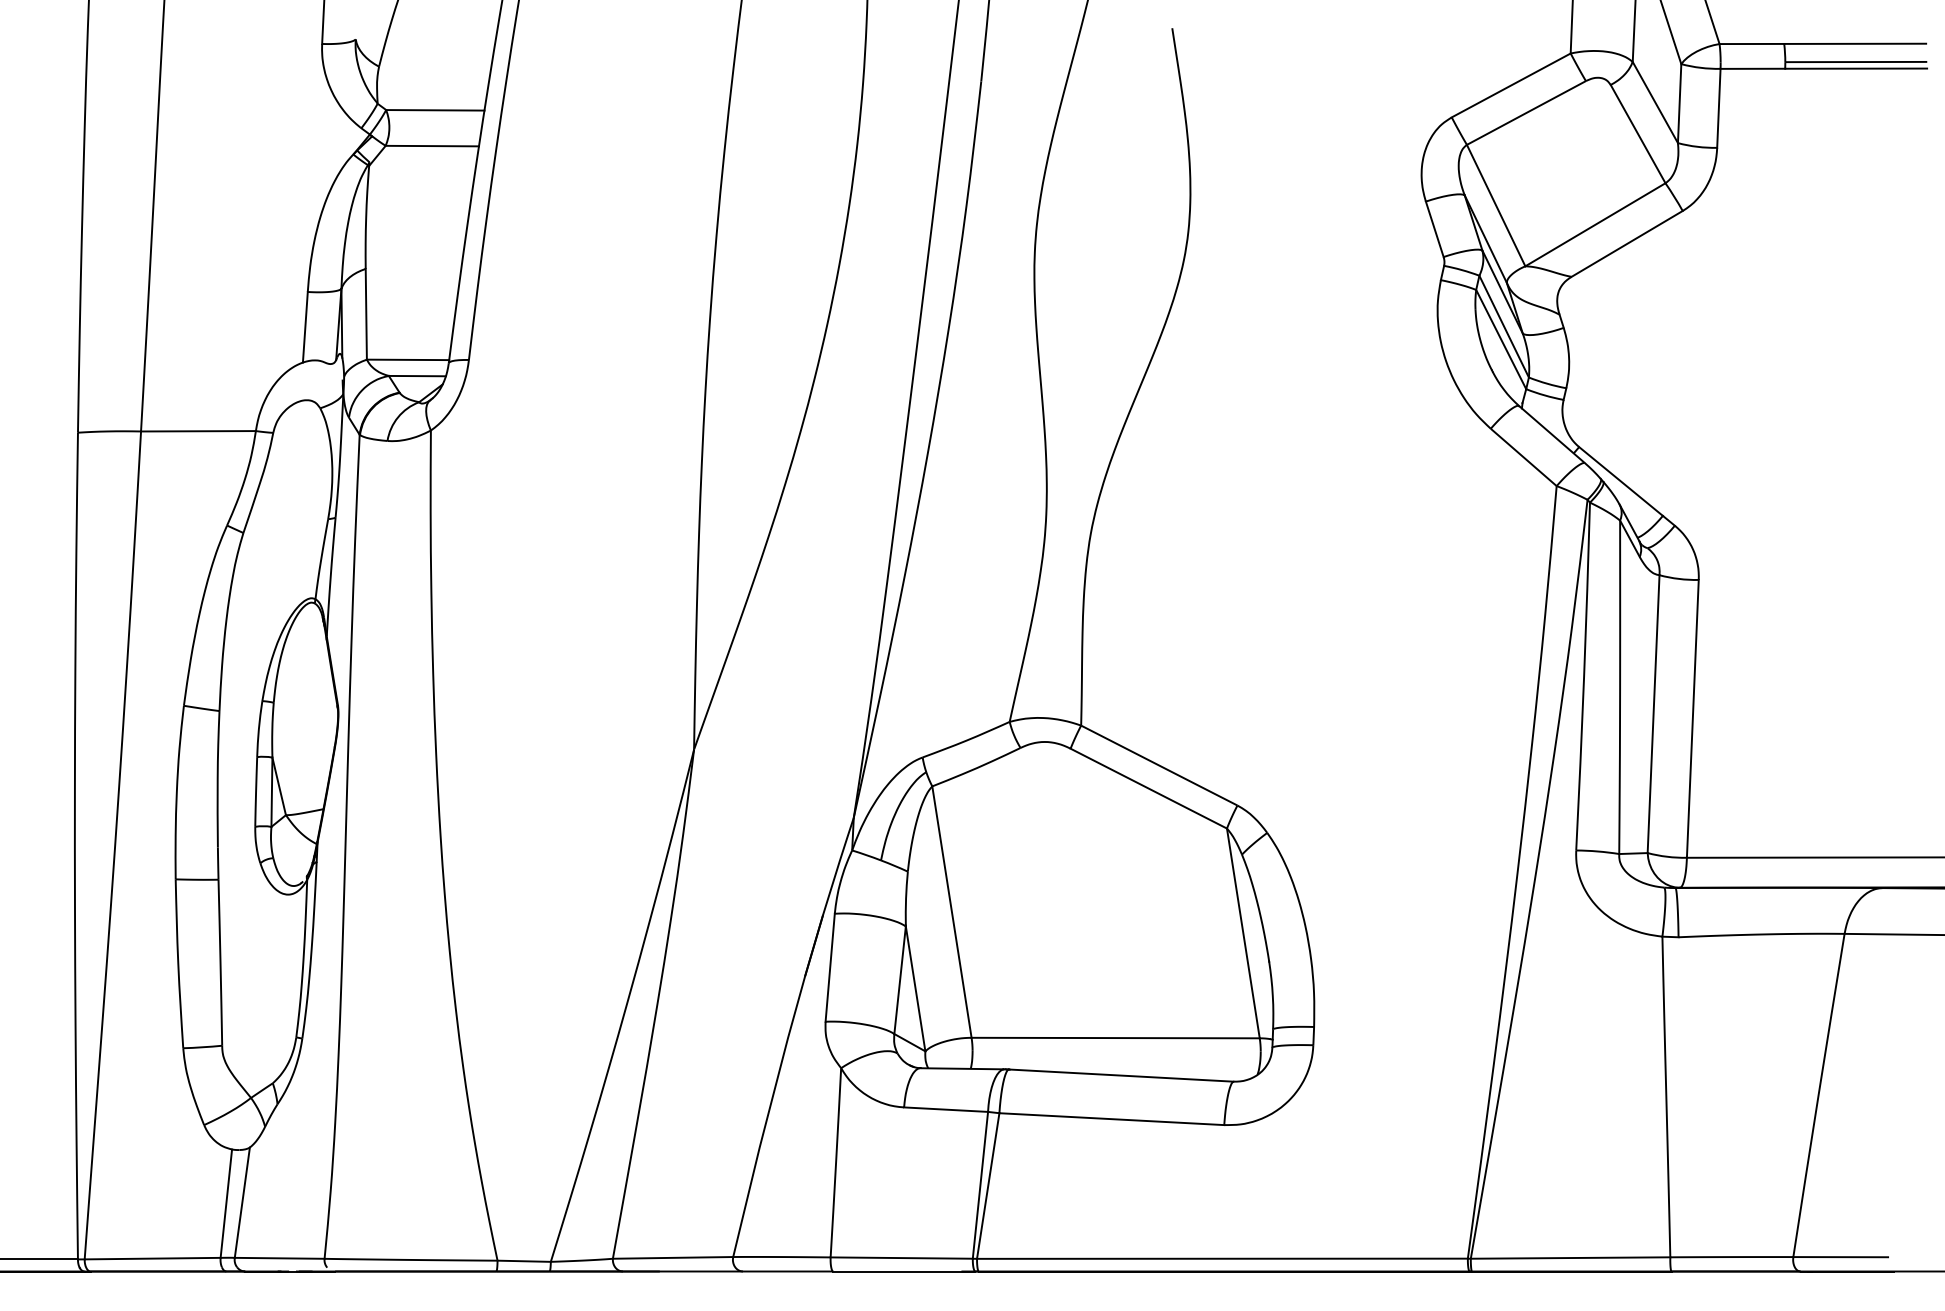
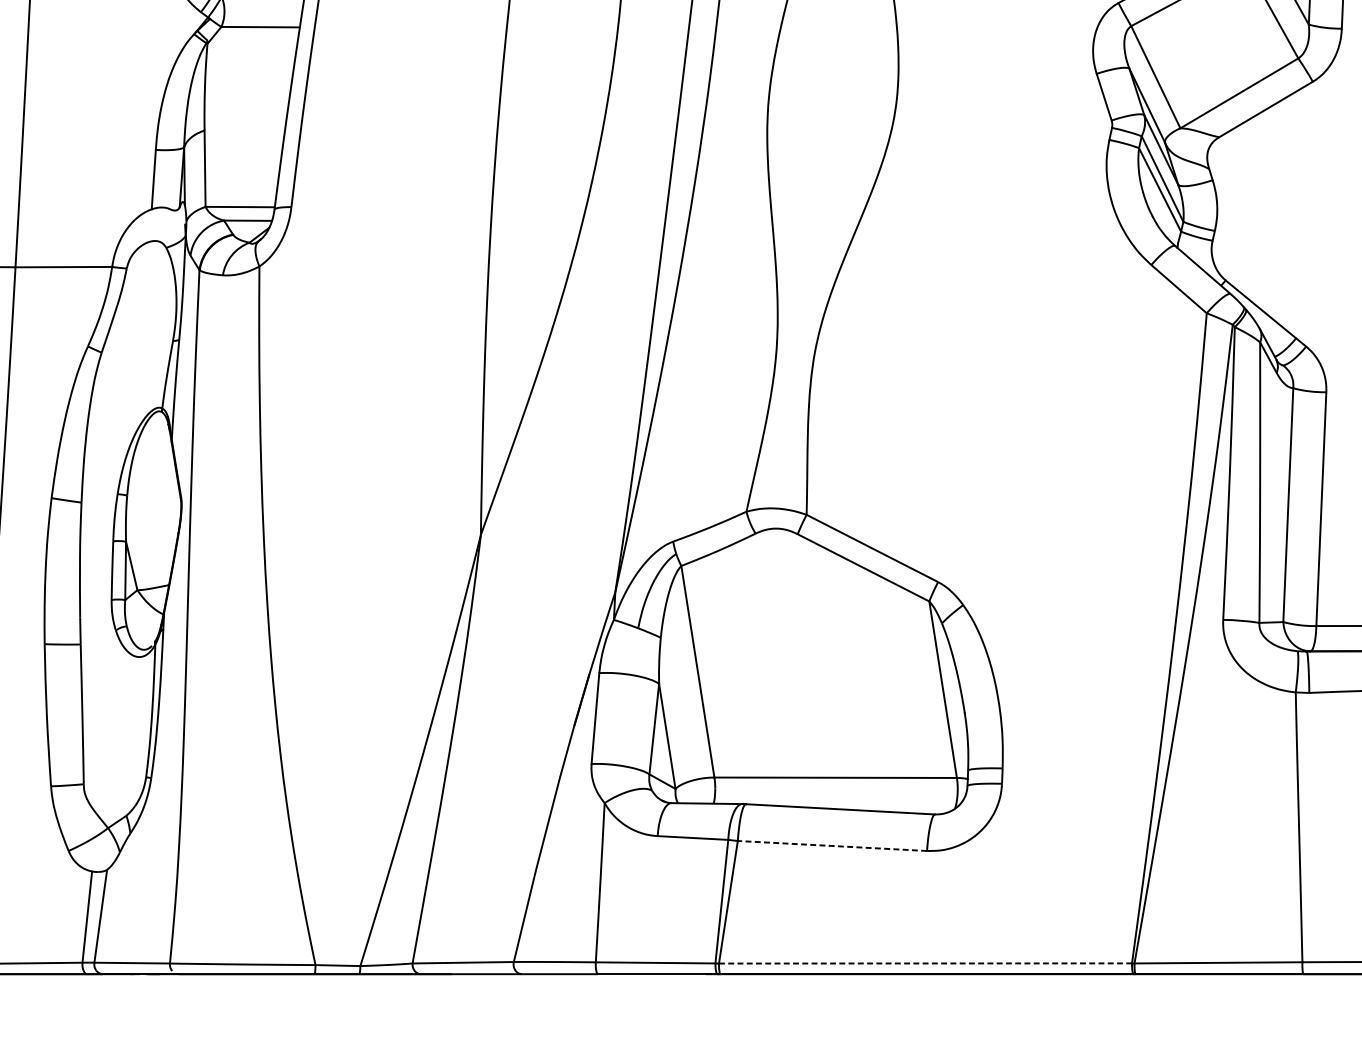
line: (1111, 1119) -> (832, 846), solid -> dashed
line: (1222, 1258) -> (925, 963), solid -> dashed

